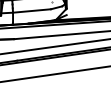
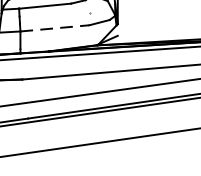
line: (32, 10) -> (55, 27), solid -> dashed

